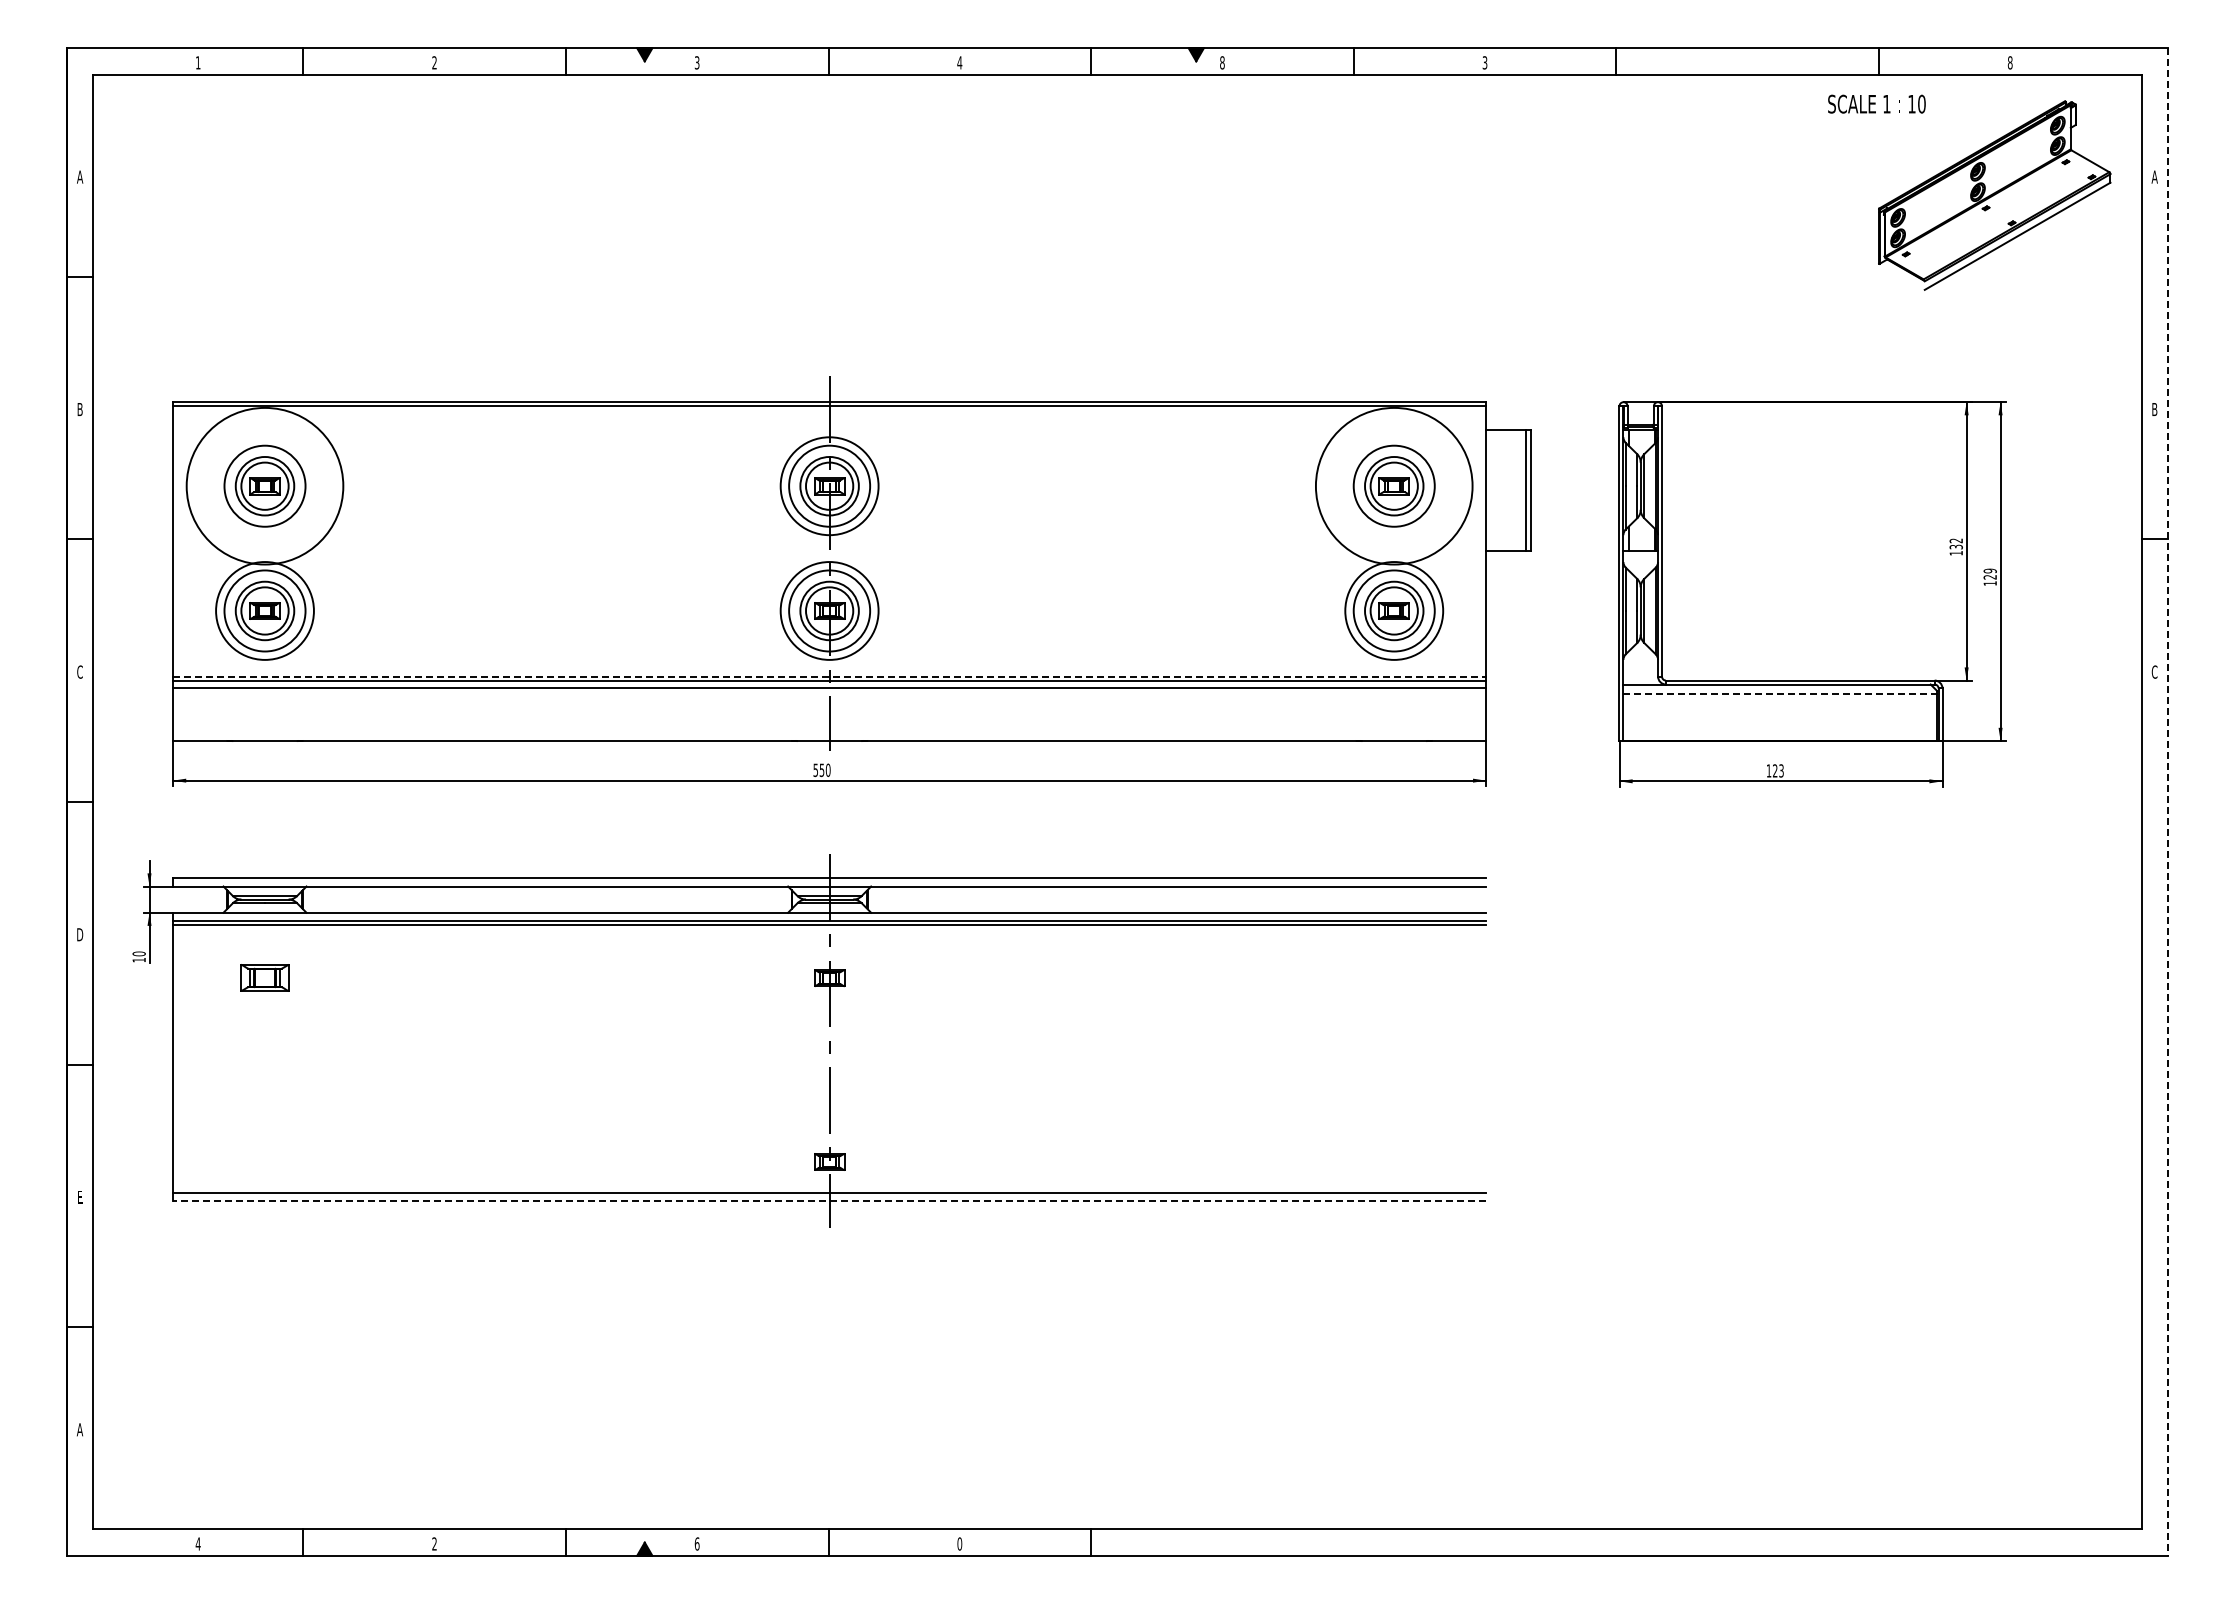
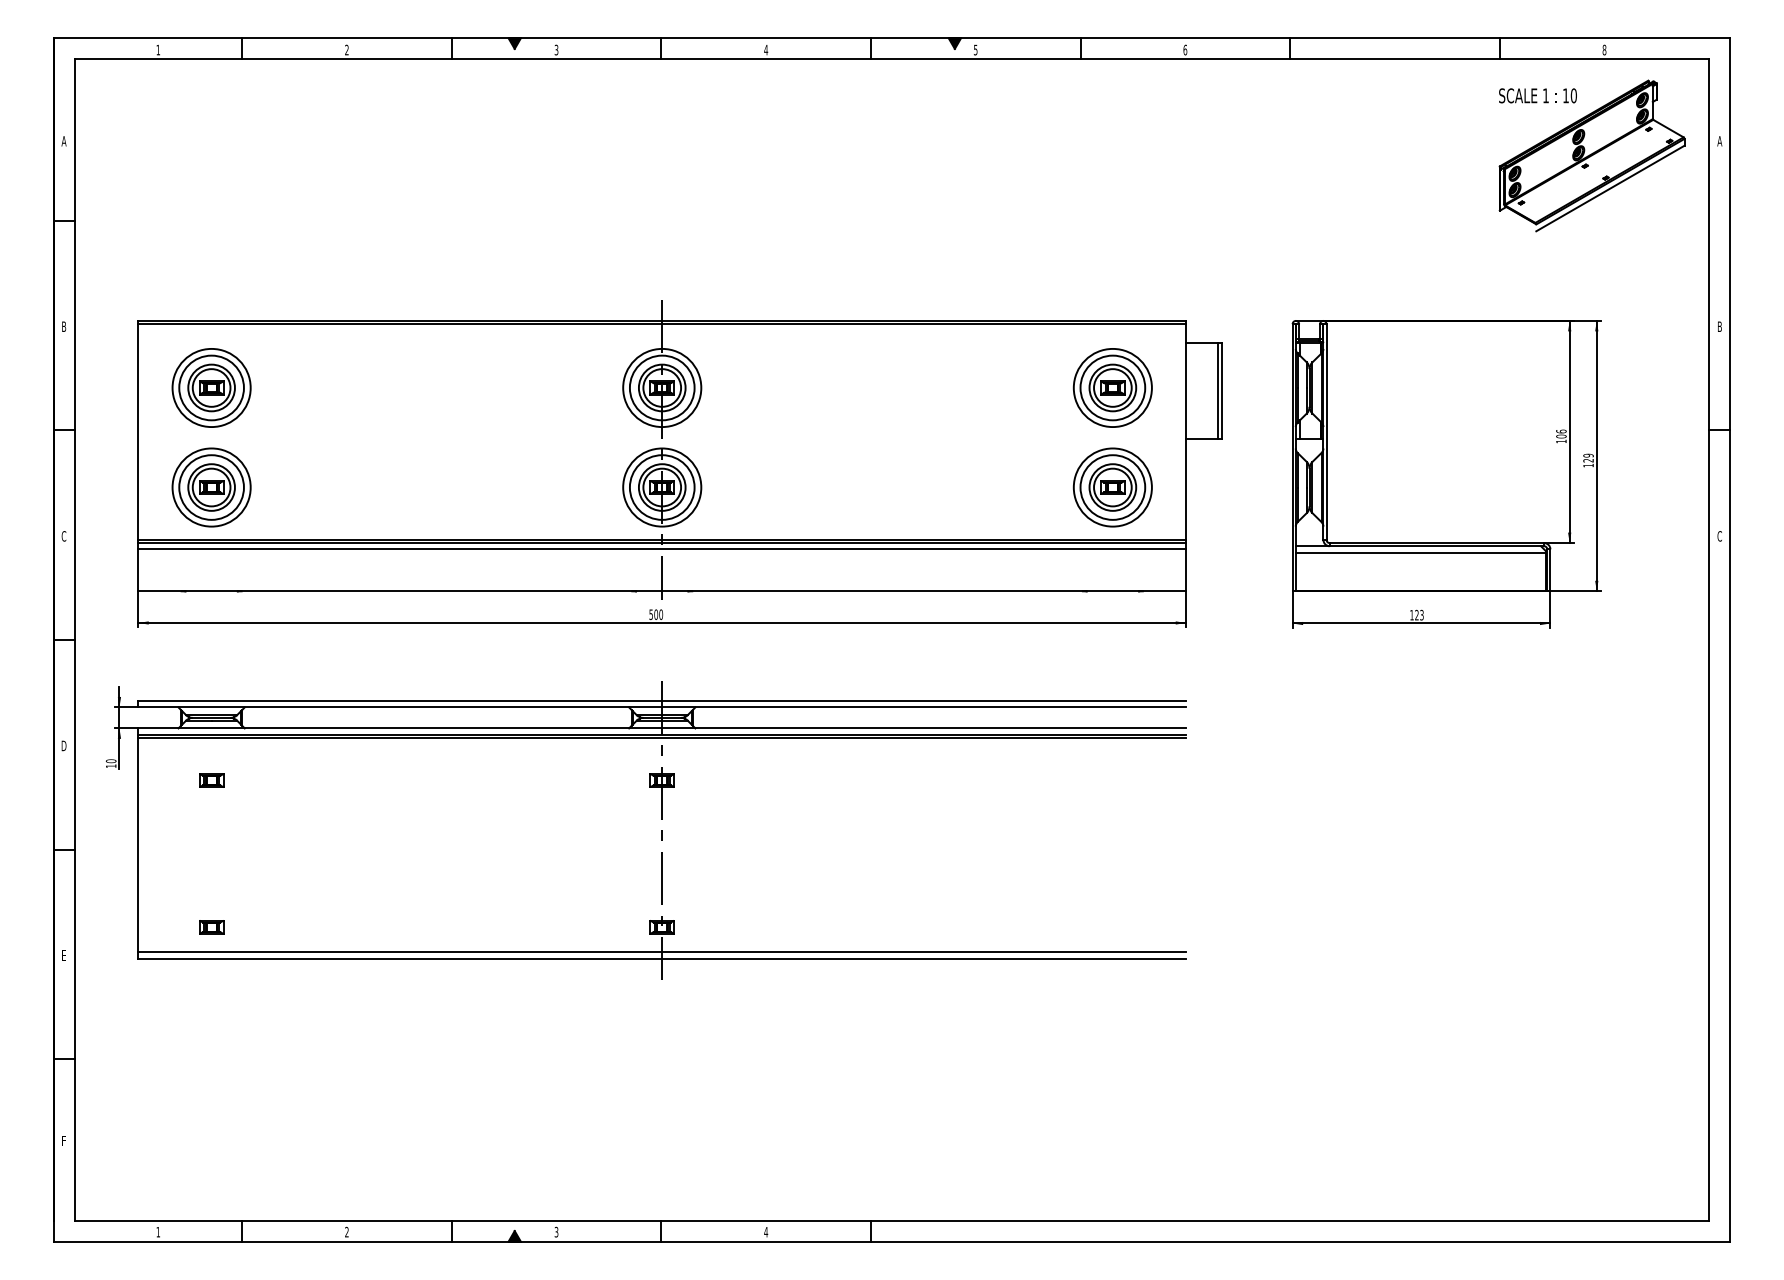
text: (1222, 62) -> (975, 49), 8 -> 5
text: (1484, 62) -> (1184, 49), 3 -> 6
text: (1876, 103) -> (1537, 95), moved
circle: (264, 486) -> (211, 388), size x0.62
circle: (1394, 486) -> (1113, 388), size x0.62
text: (1955, 543) -> (1560, 433), 132 -> 106
line: (829, 676) -> (662, 539), dashed -> solid
line: (1780, 693) -> (1421, 553), dashed -> solid
text: (821, 769) -> (655, 614), 550 -> 500
line: (2167, 802) -> (1730, 640), dashed -> solid
part: (264, 978) -> (211, 780), size x0.62
part: (264, 1161) -> (211, 926), added
line: (829, 1201) -> (662, 958), dashed -> solid
text: (80, 1429) -> (64, 1140), A -> F
text: (197, 1543) -> (157, 1231), 4 -> 1
text: (696, 1543) -> (555, 1231), 6 -> 3
text: (959, 1543) -> (765, 1231), 0 -> 4

